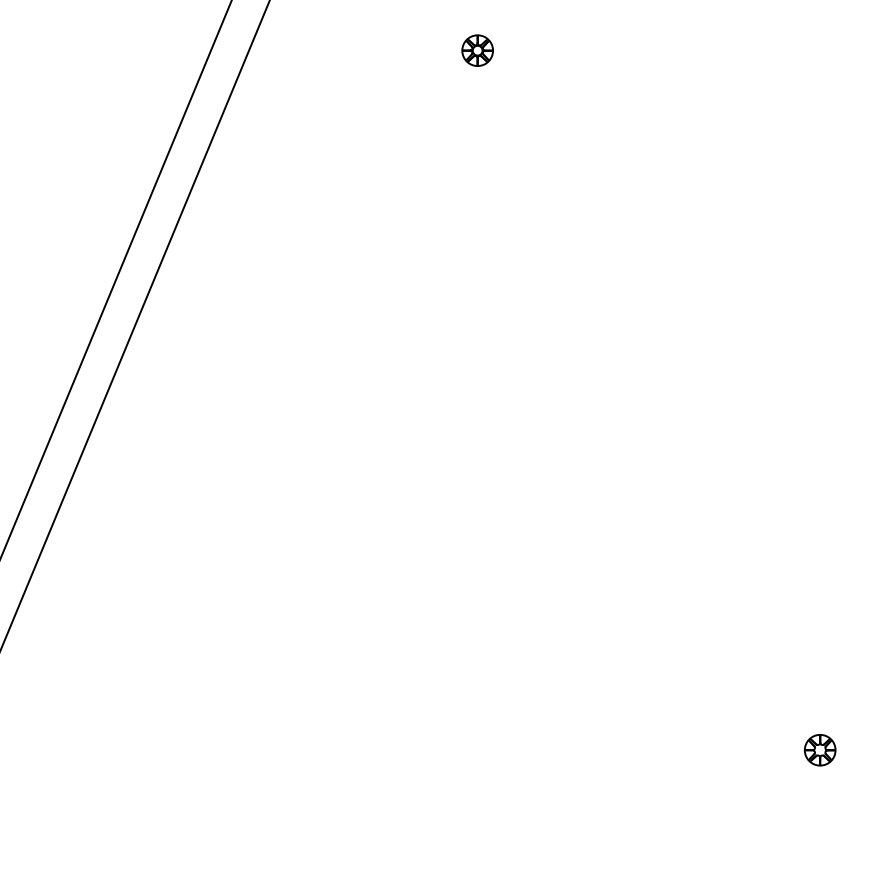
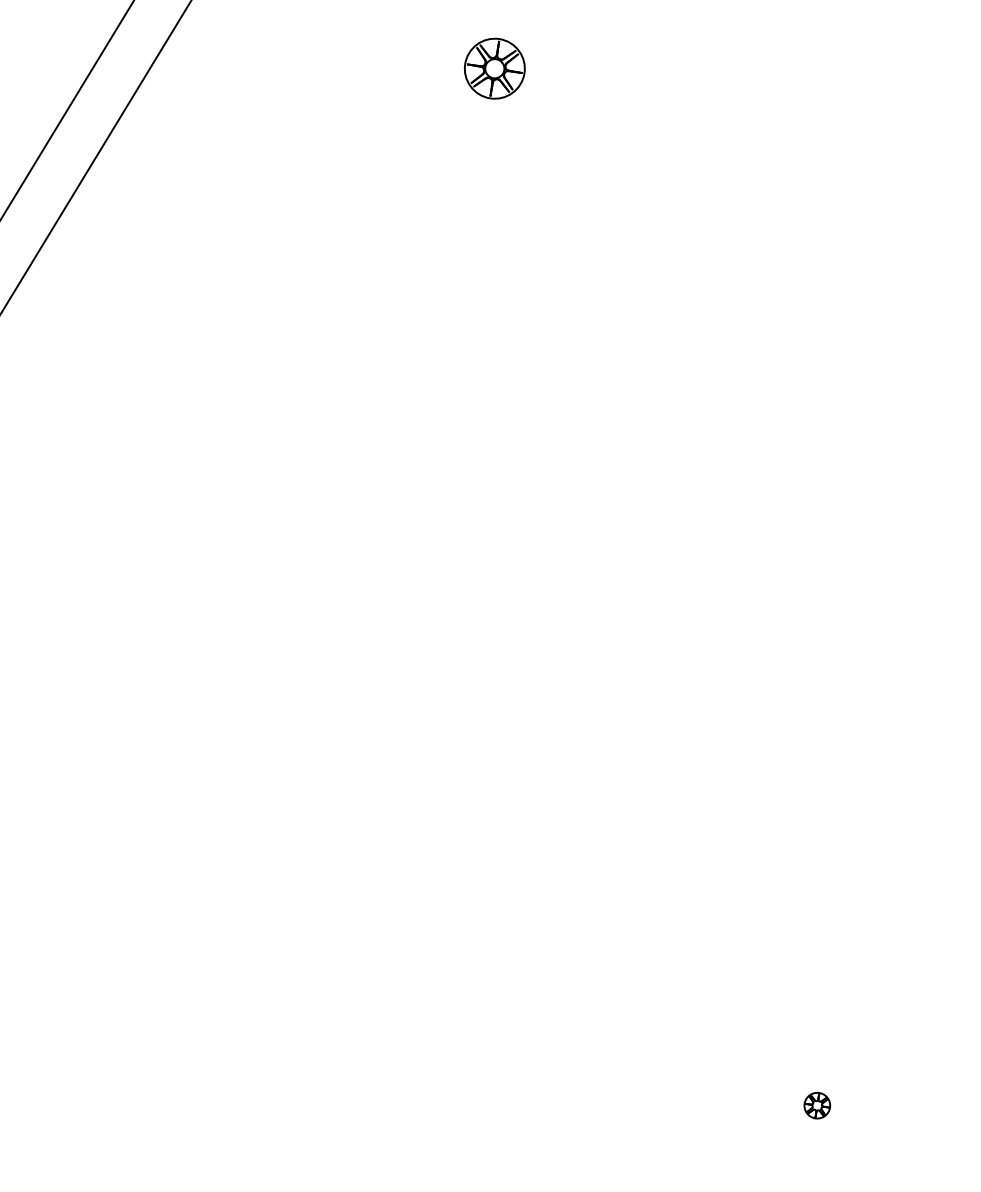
part: (477, 50) -> (494, 68), size x1.4
part: (819, 750) -> (816, 1105), size x0.6

